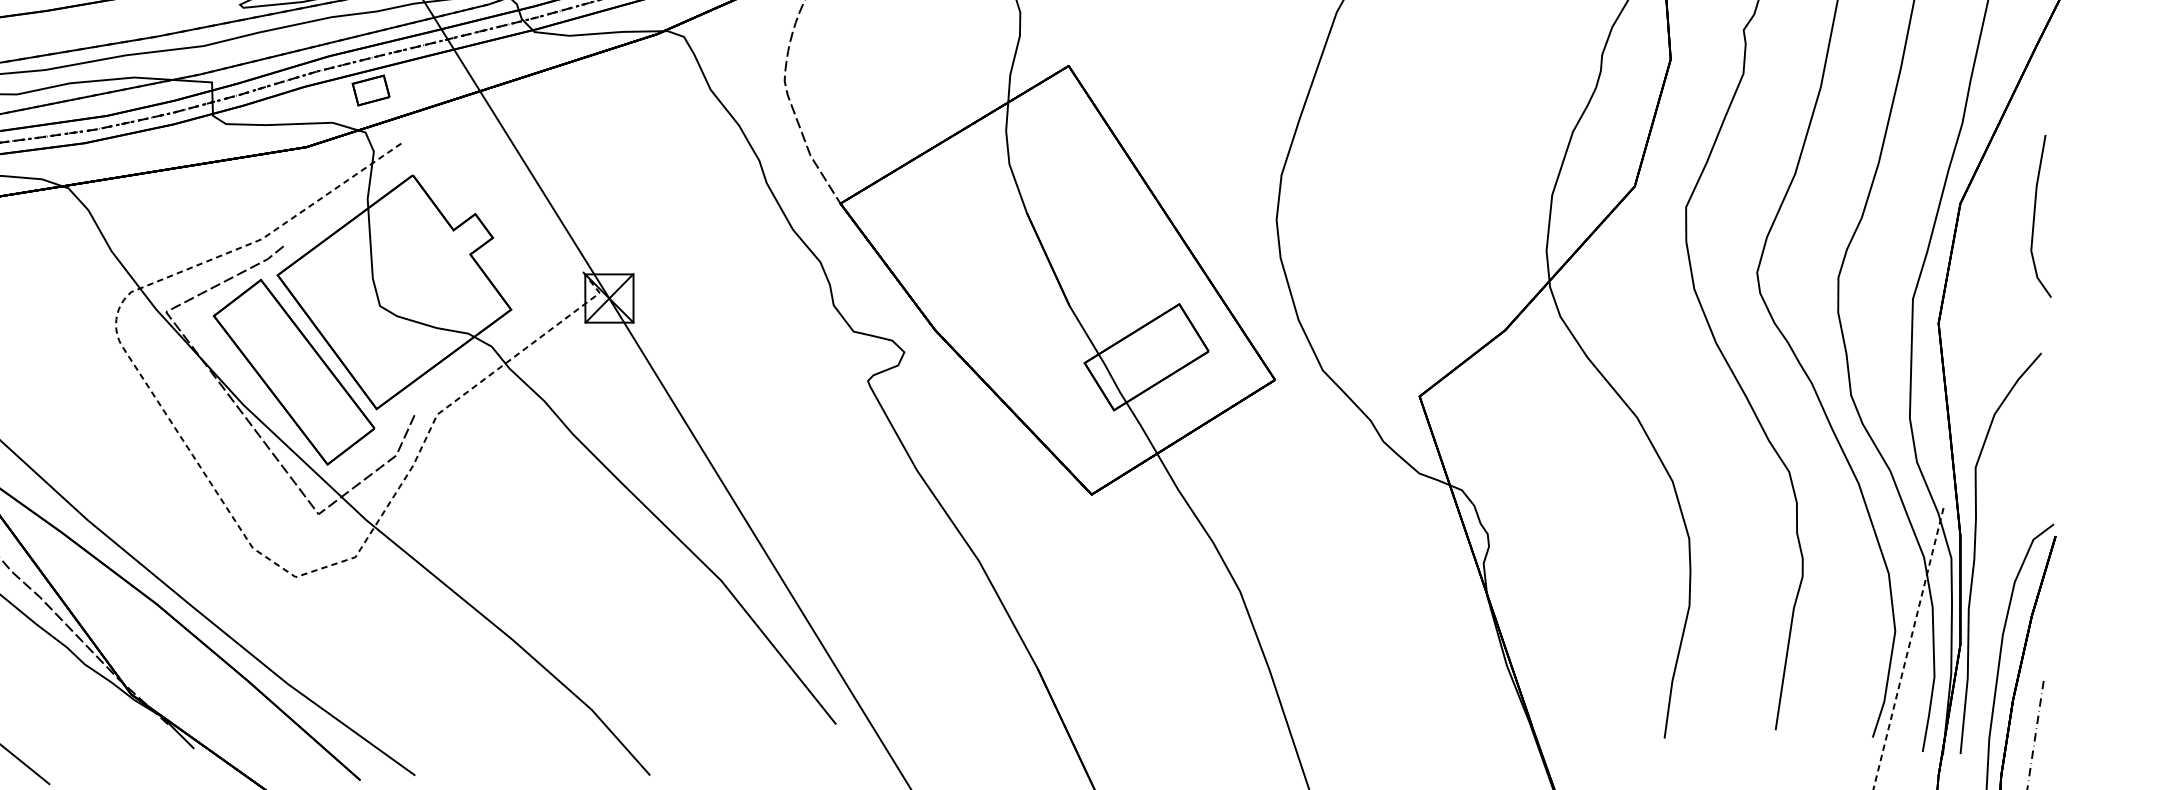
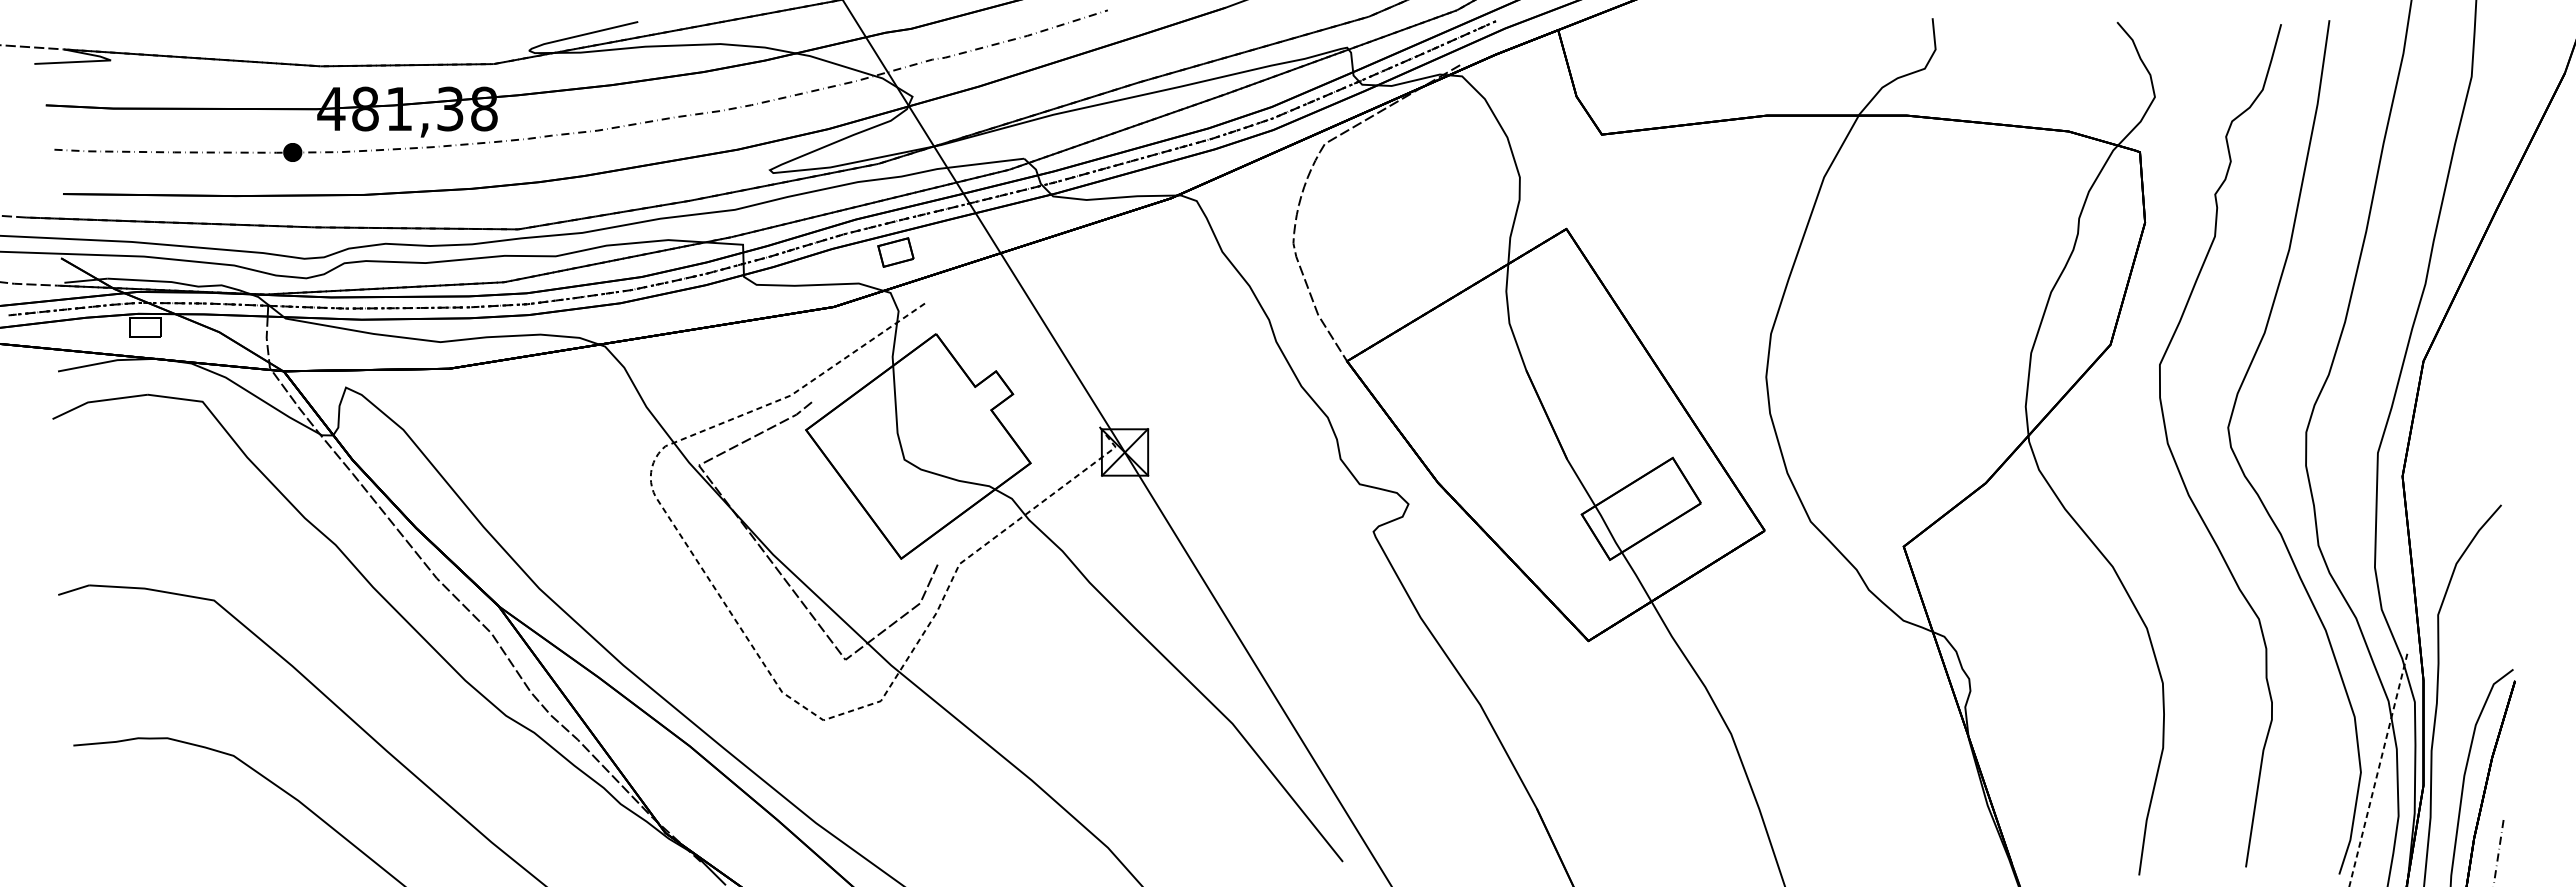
line: (2035, 216) -> (2495, 373), removed
part: (293, 372) -> (821, 523), removed

